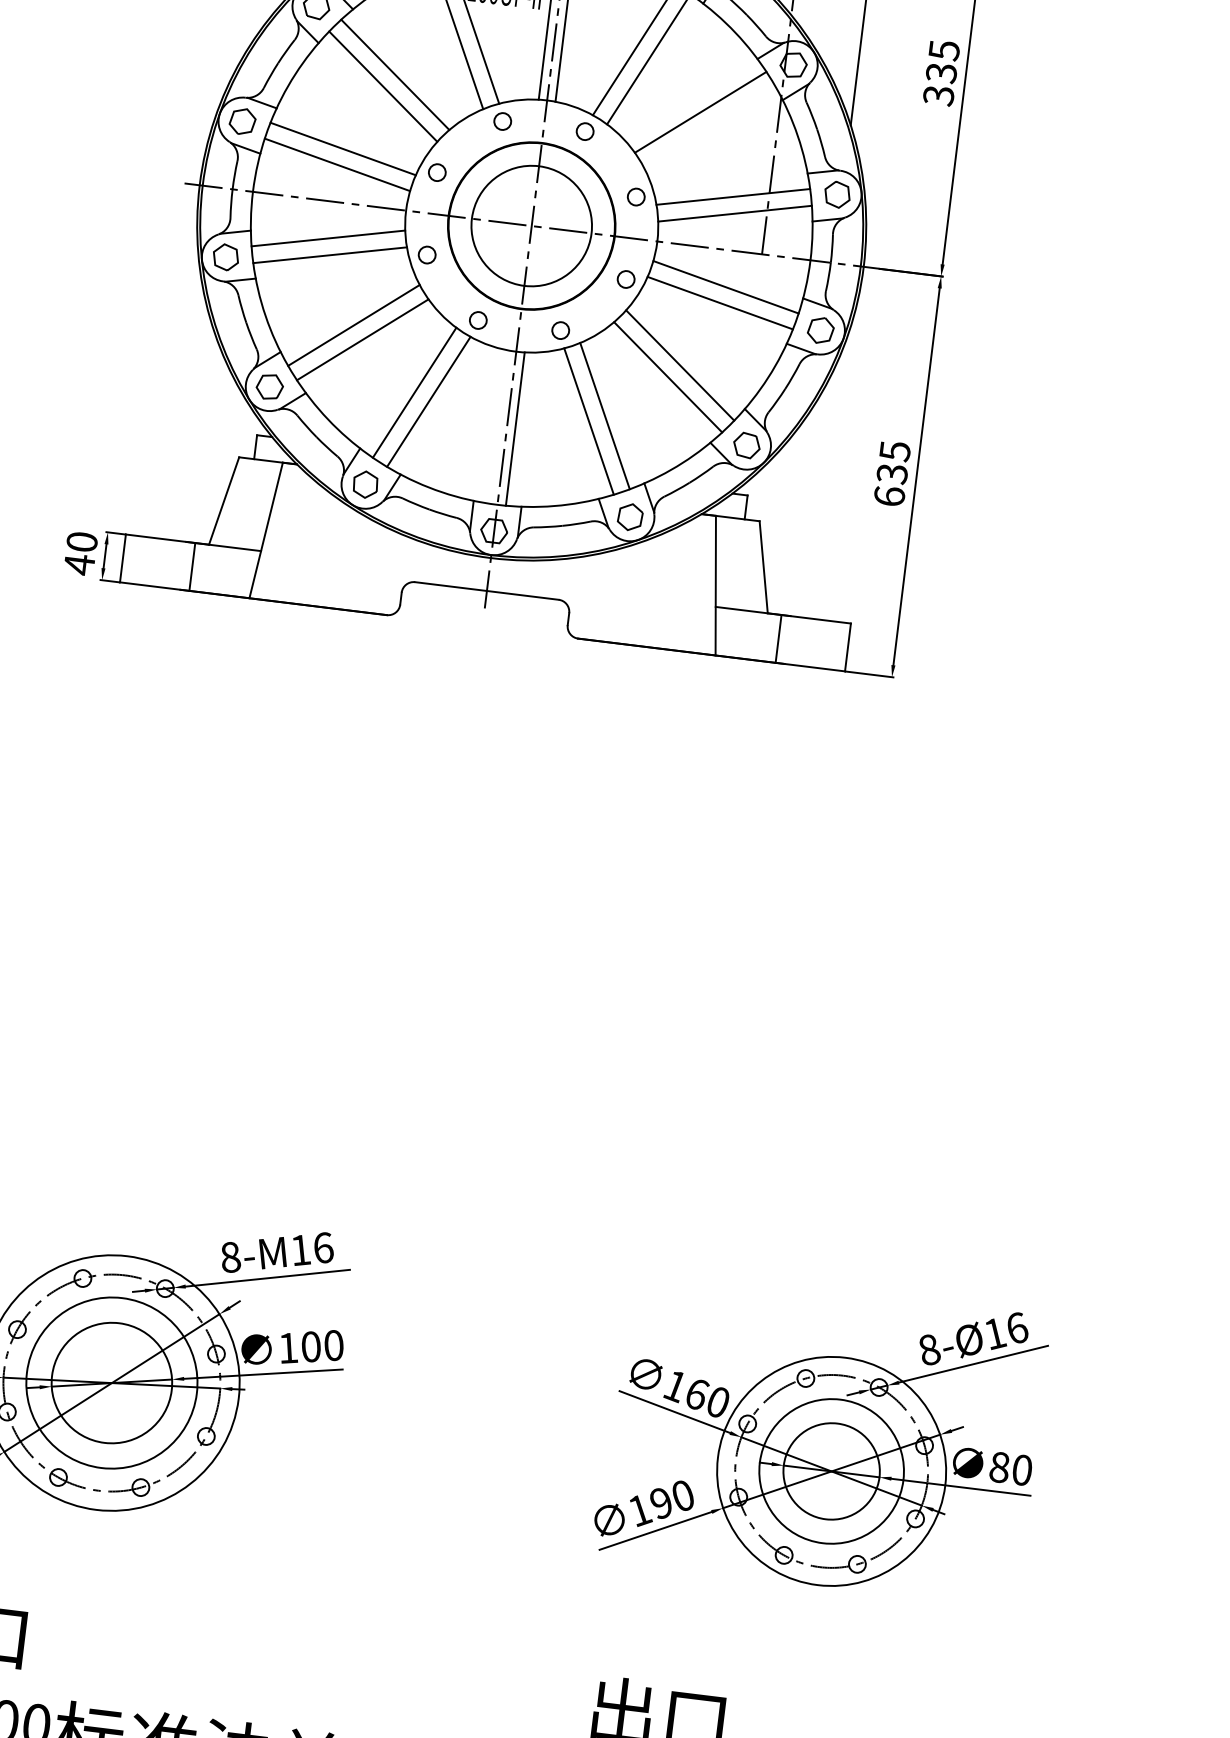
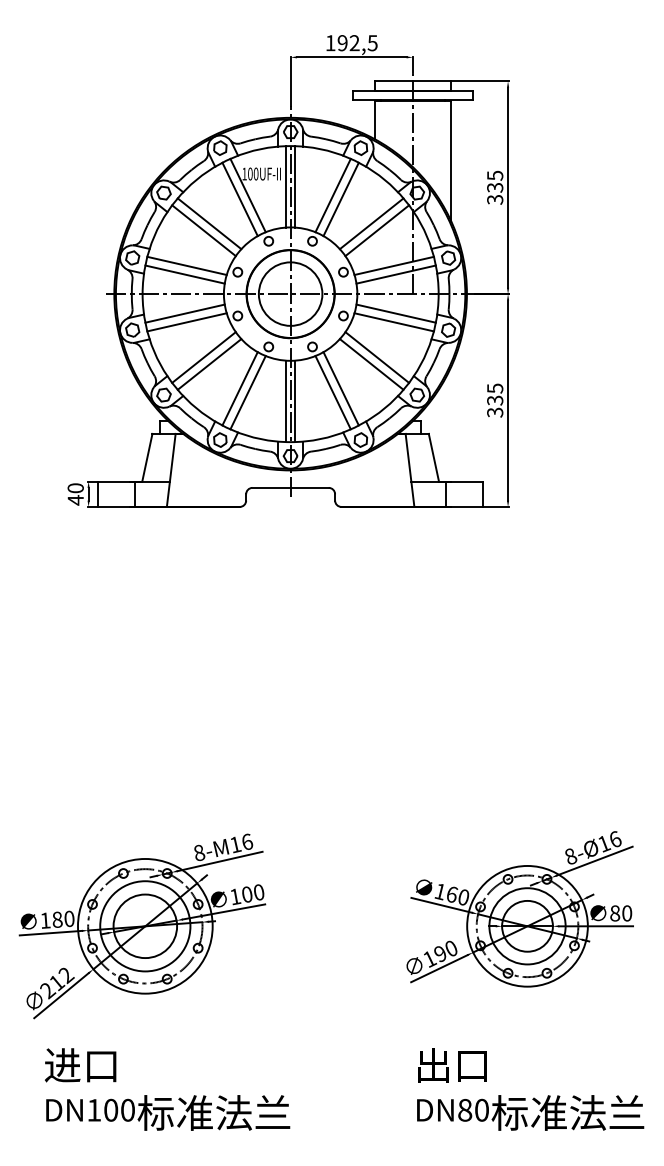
line: (710, 126) -> (377, 230), added
line: (499, 427) -> (286, 401), added
text: (890, 496) -> (495, 412), 635 -> 335

